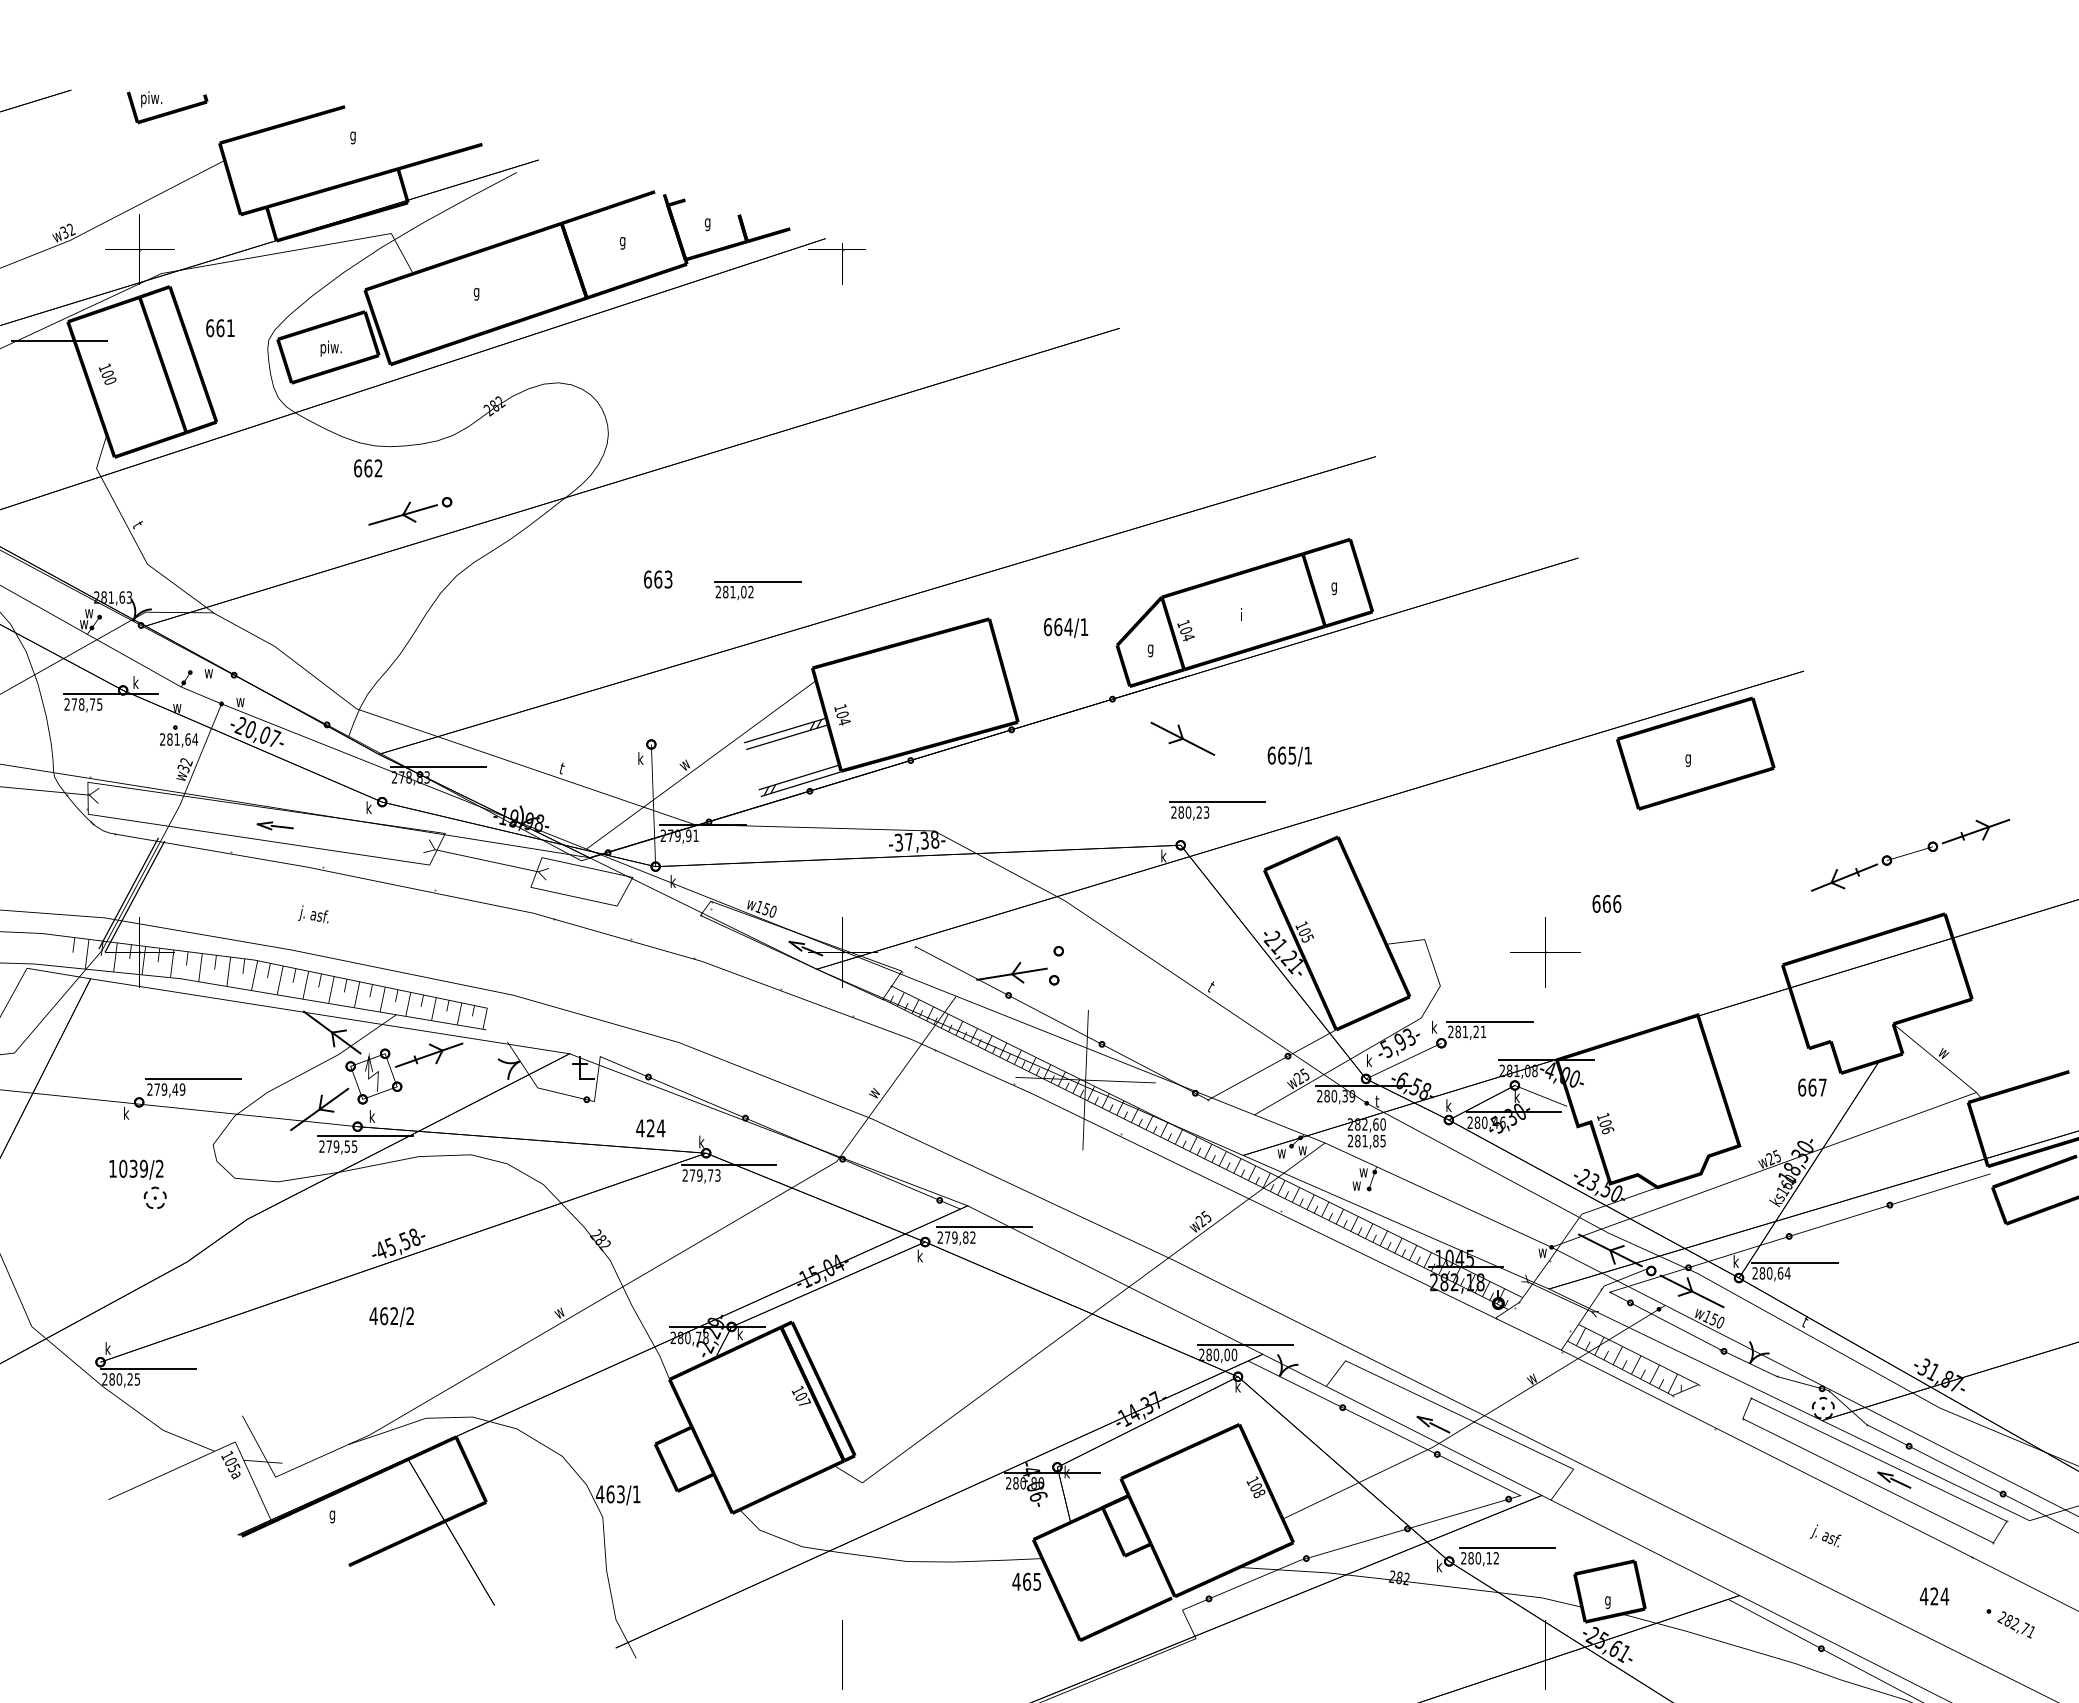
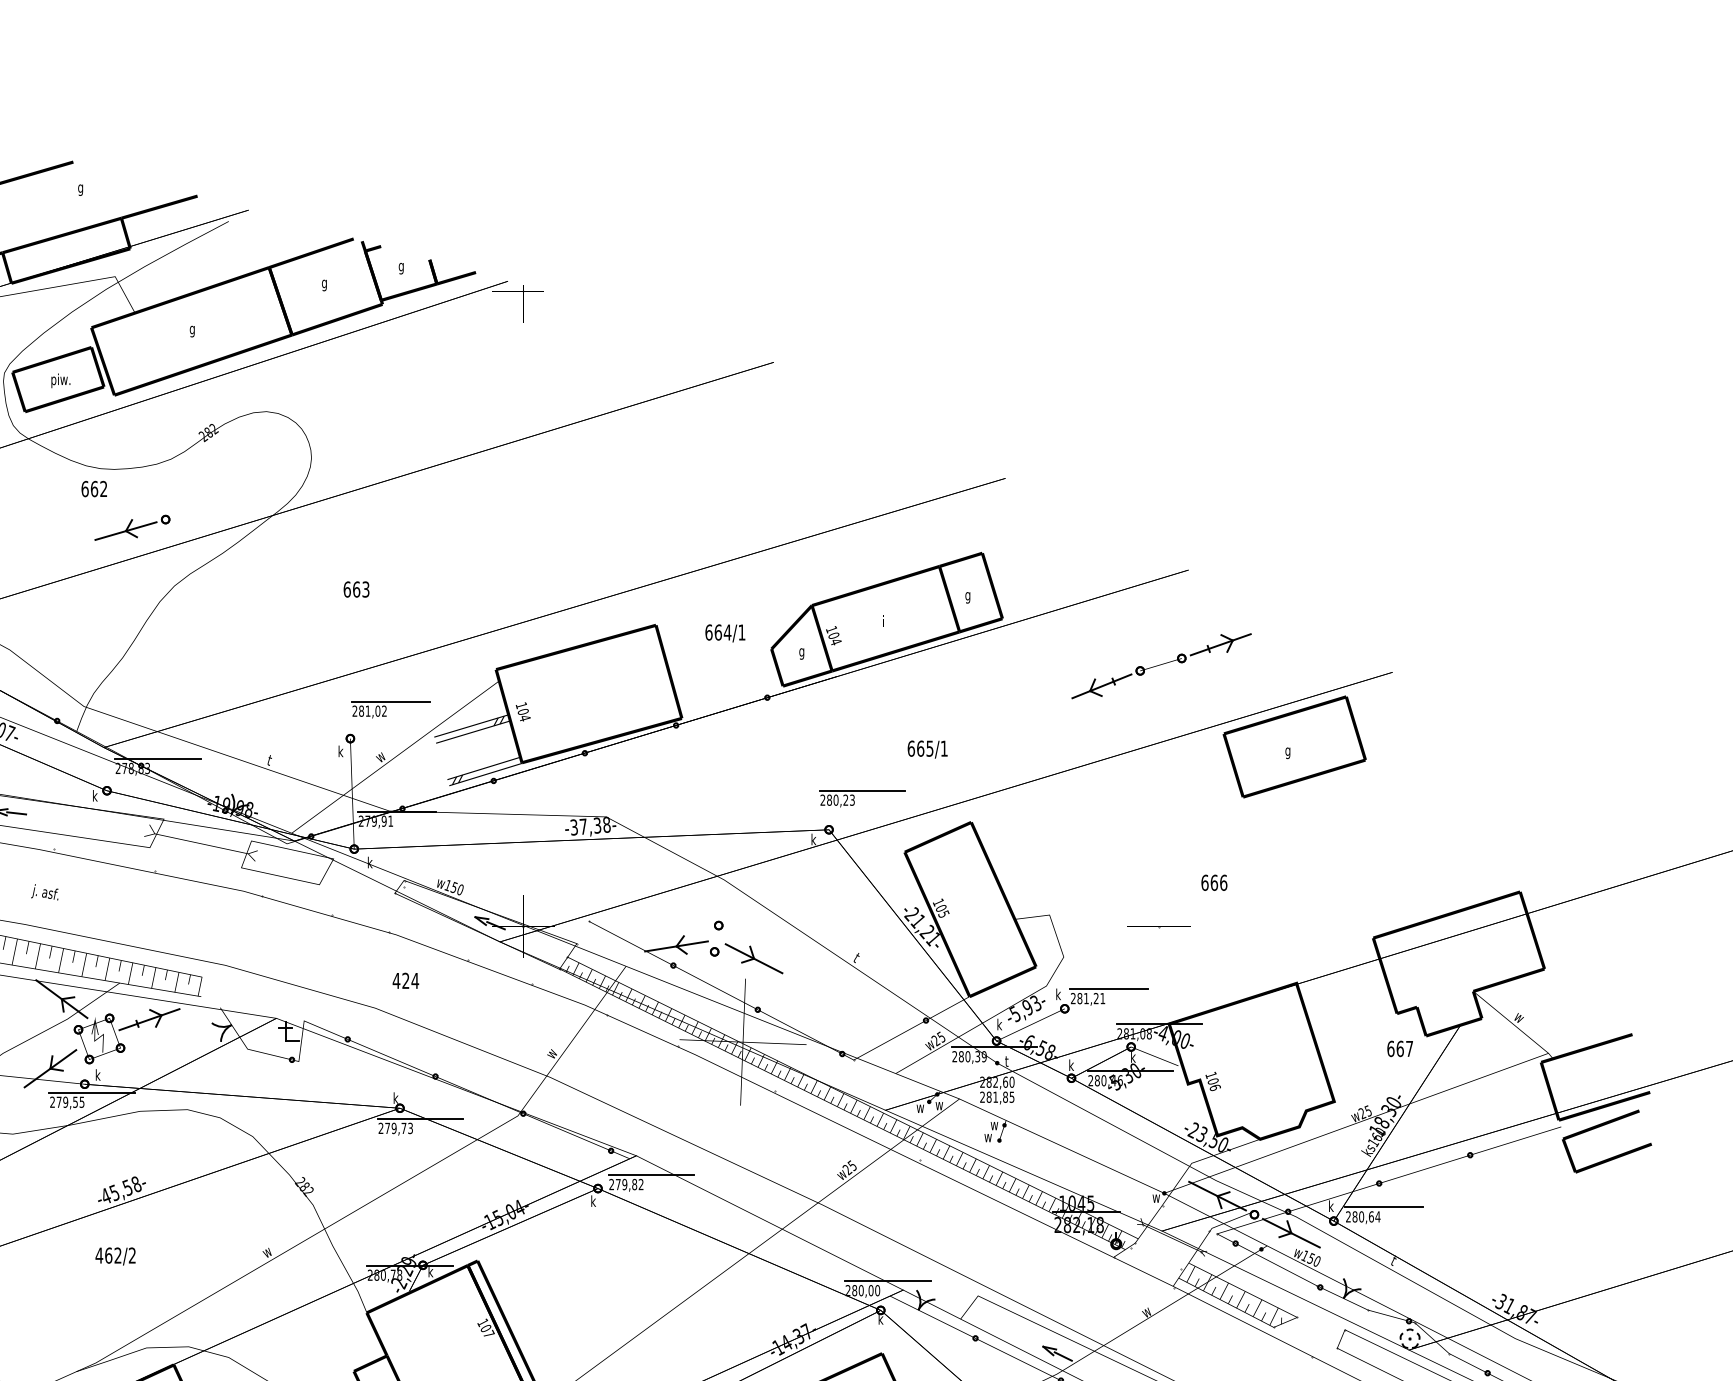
part: (757, 590) -> (390, 709), moved
part: (1182, 738) -> (753, 958), moved
part: (1910, 854) -> (1161, 665), moved
text: (650, 1128) -> (405, 981), moved

